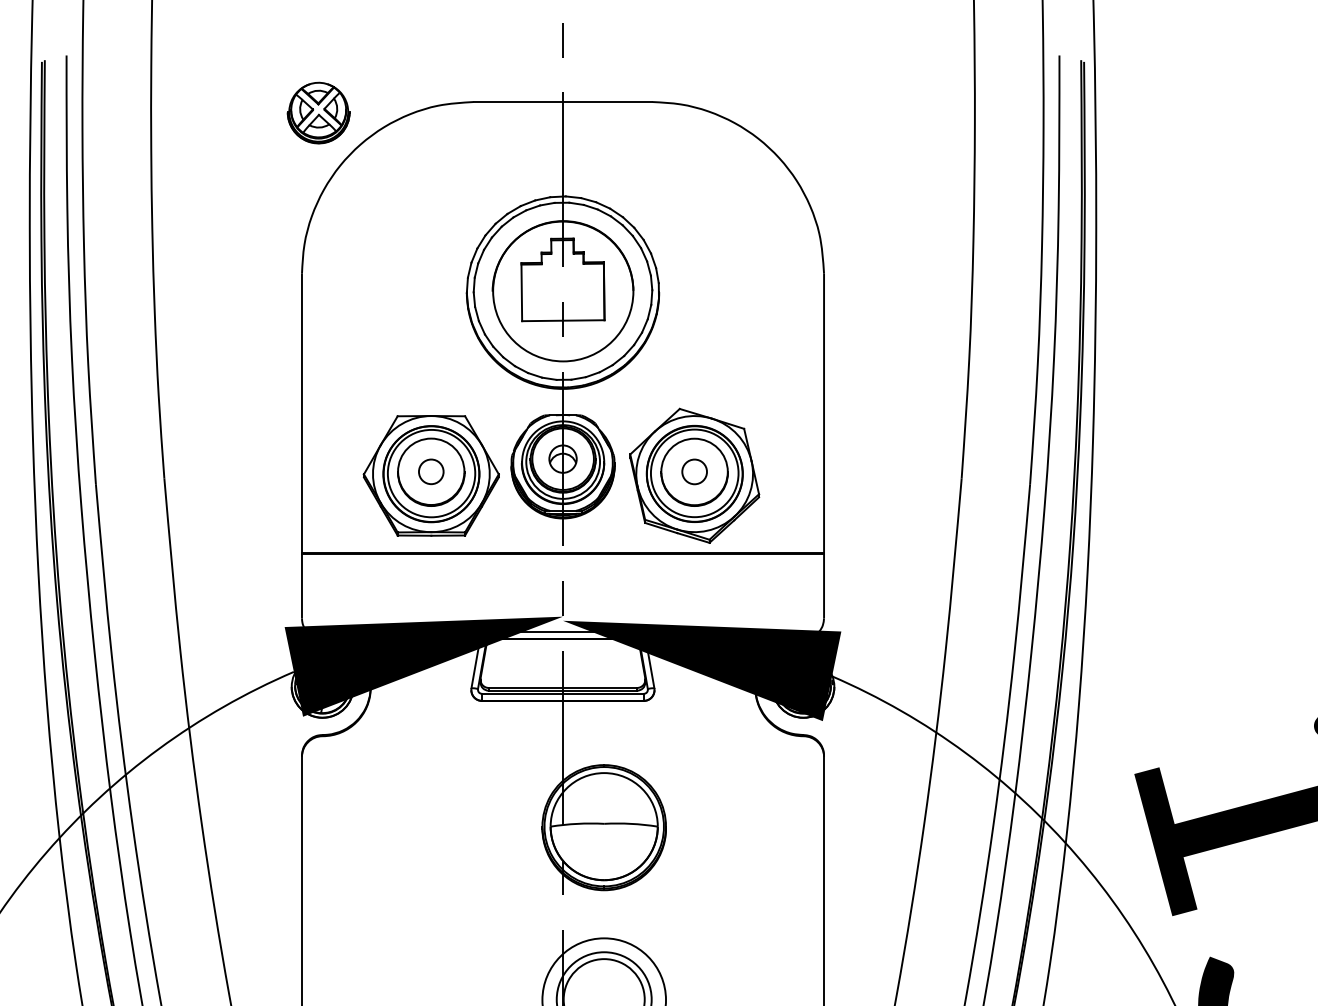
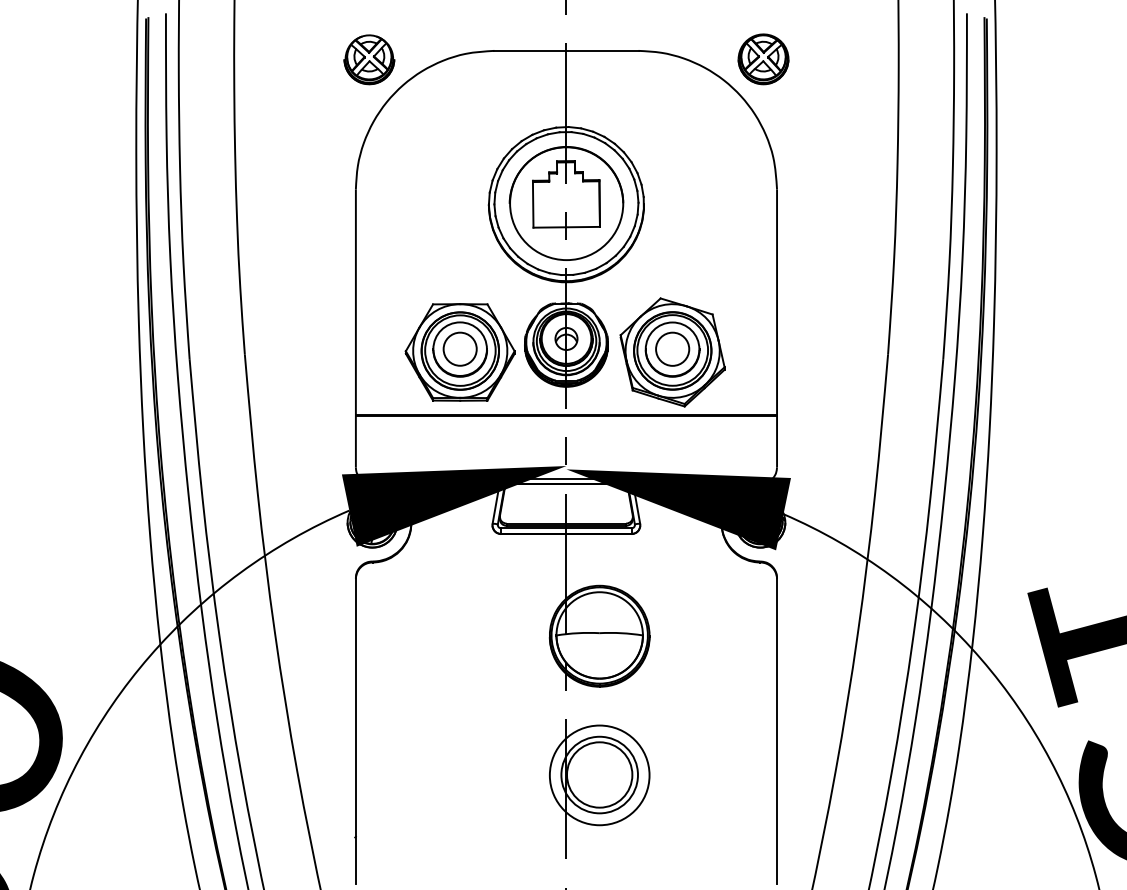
part: (807, 112) -> (763, 59), added
circle: (430, 470) -> (459, 348), size x1.67
circle: (694, 470) -> (672, 348), size x1.67

